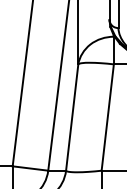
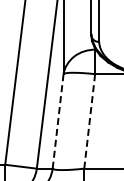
line: (72, 117) -> (58, 121), solid -> dashed
line: (107, 117) -> (89, 121), solid -> dashed

